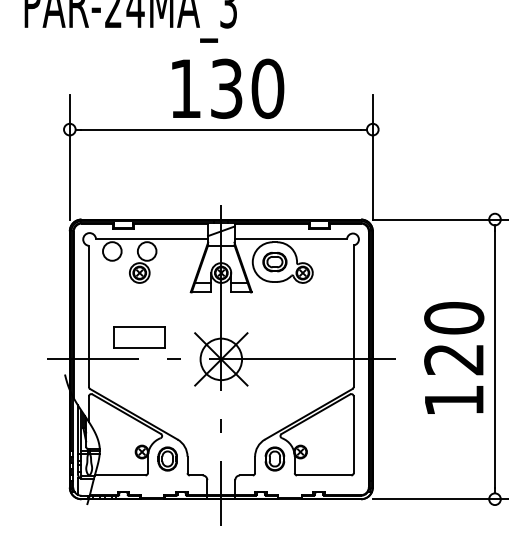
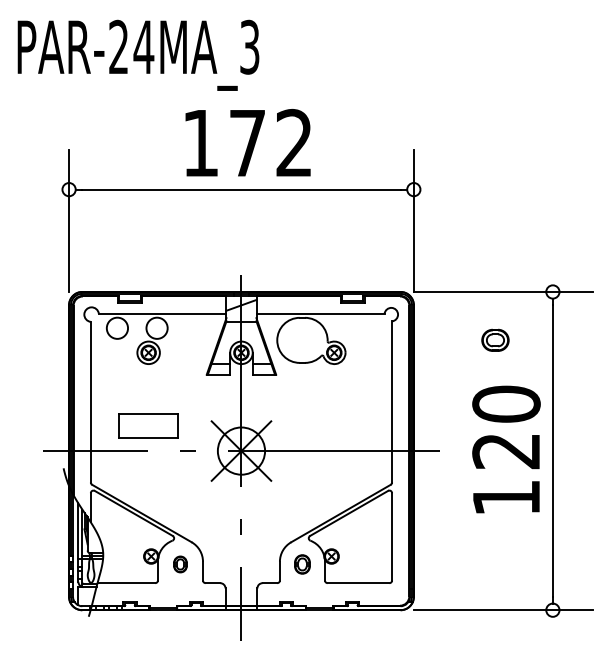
text: (247, 88) -> (271, 142), 130 -> 172
part: (274, 261) -> (495, 339), moved
part: (167, 459) -> (180, 564), size x0.6
part: (274, 459) -> (302, 564), size x0.7

